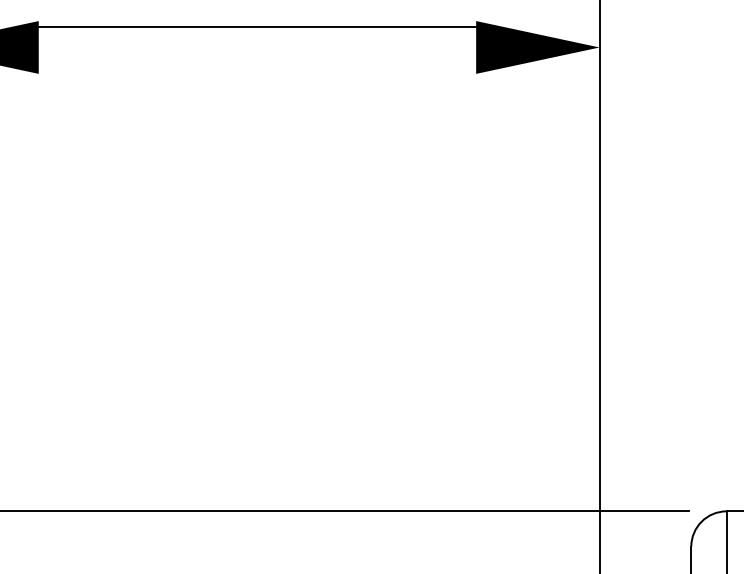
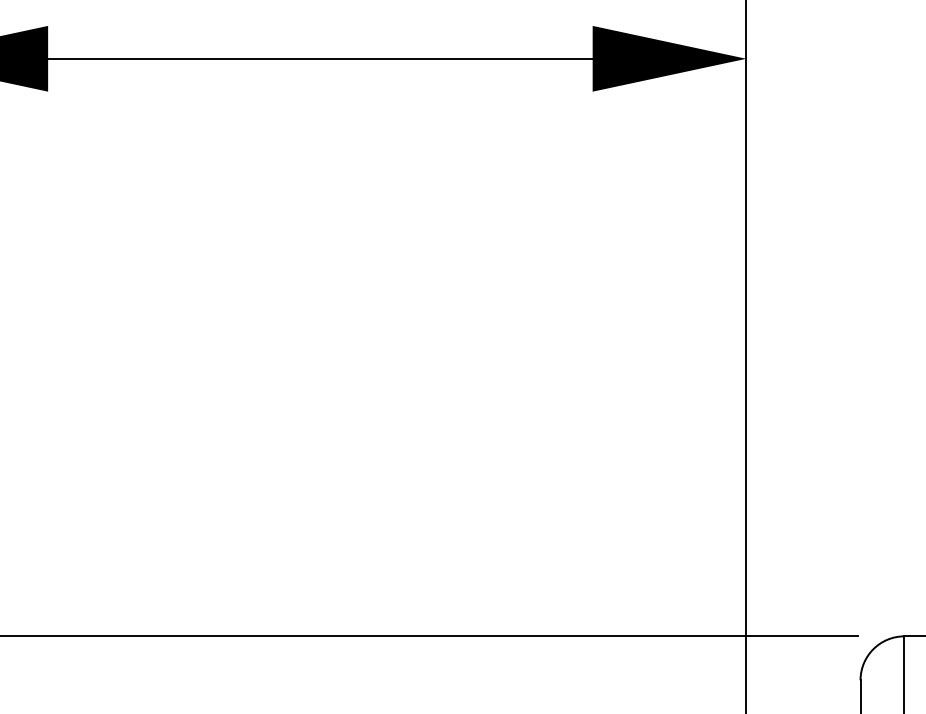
line: (257, 26) -> (320, 58), moved

